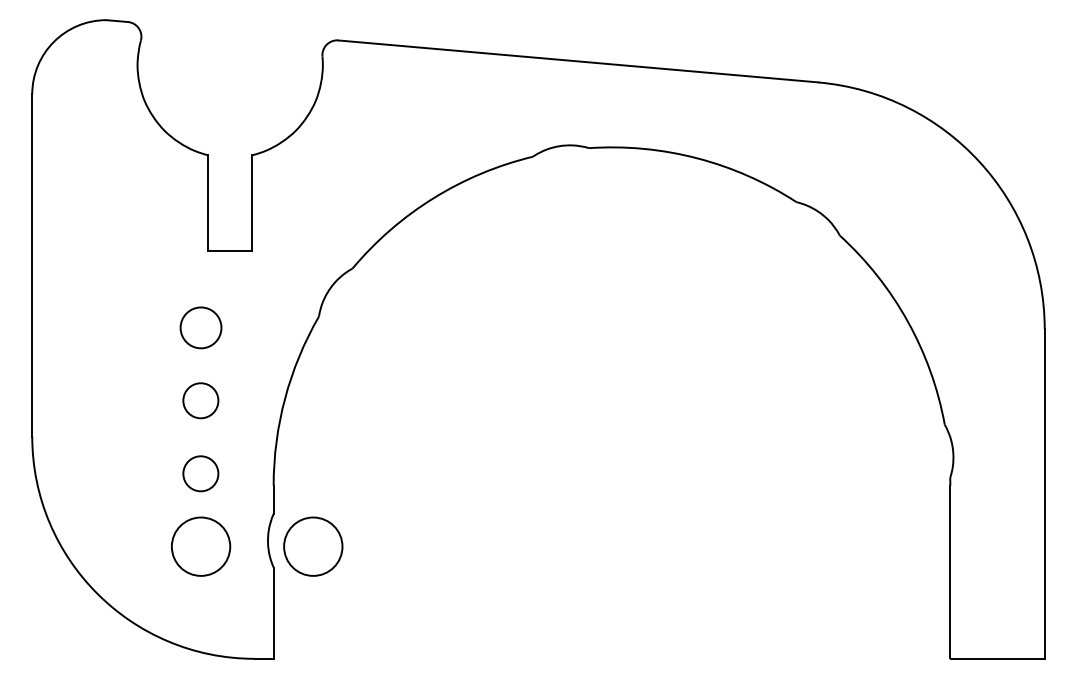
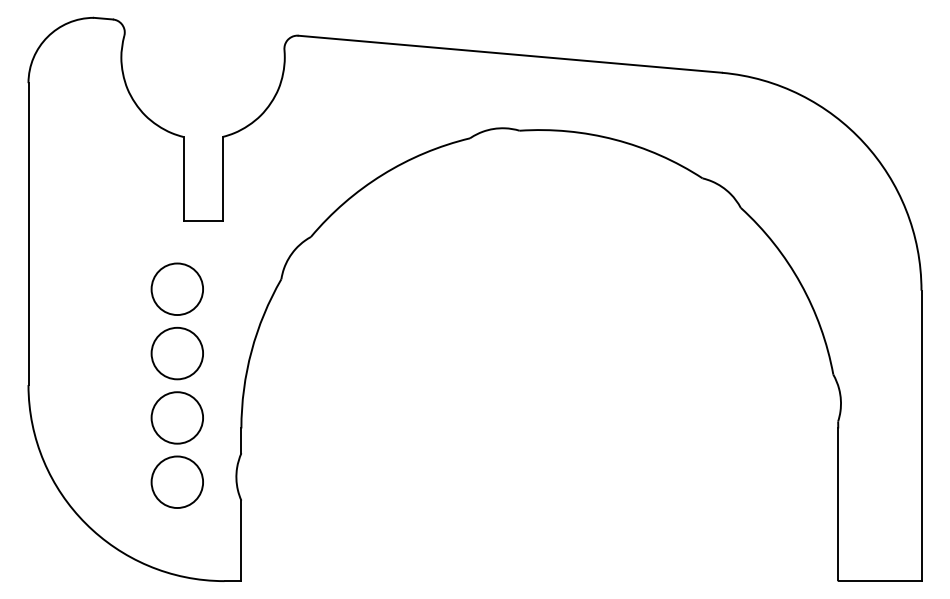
circle: (201, 328) -> (177, 289), size x1.43
circle: (200, 400) -> (176, 353), size x1.67
circle: (200, 473) -> (176, 417), size x1.67
circle: (312, 545) -> (275, 481), removed

